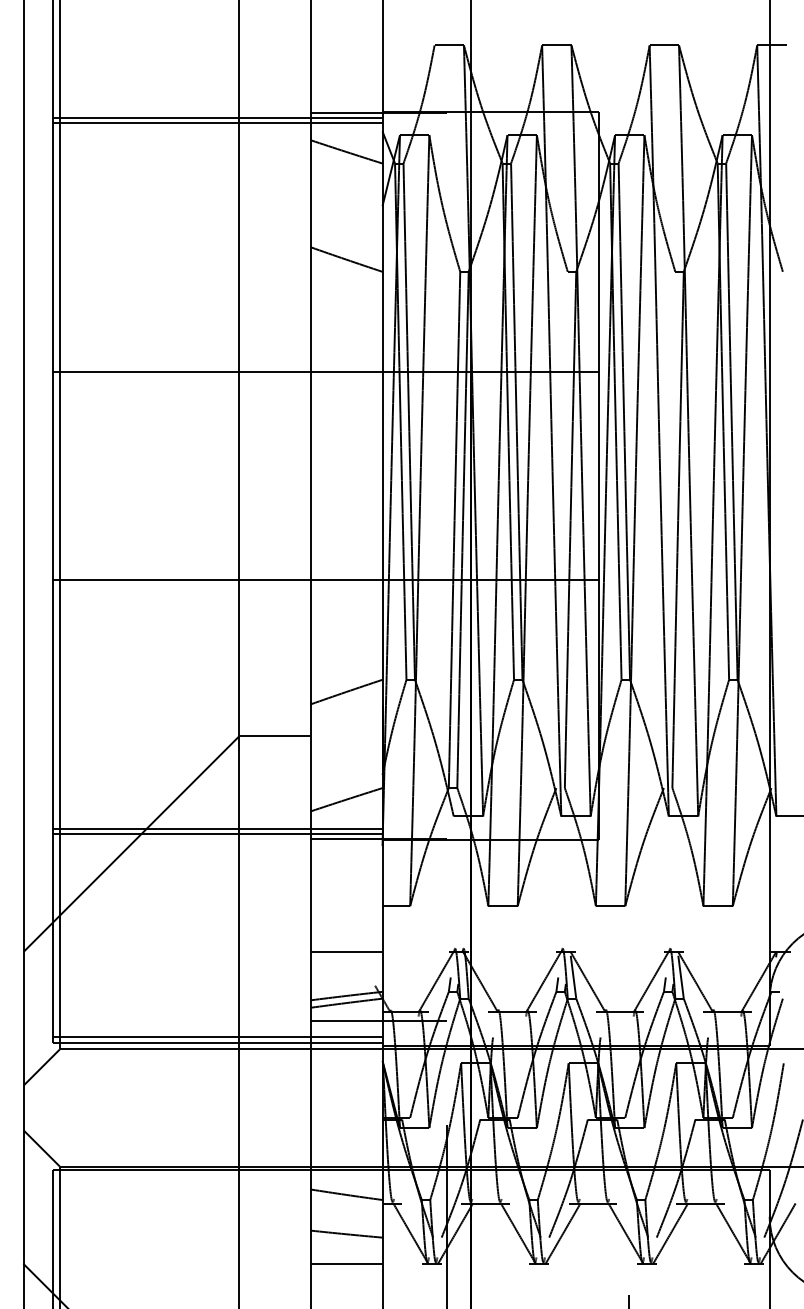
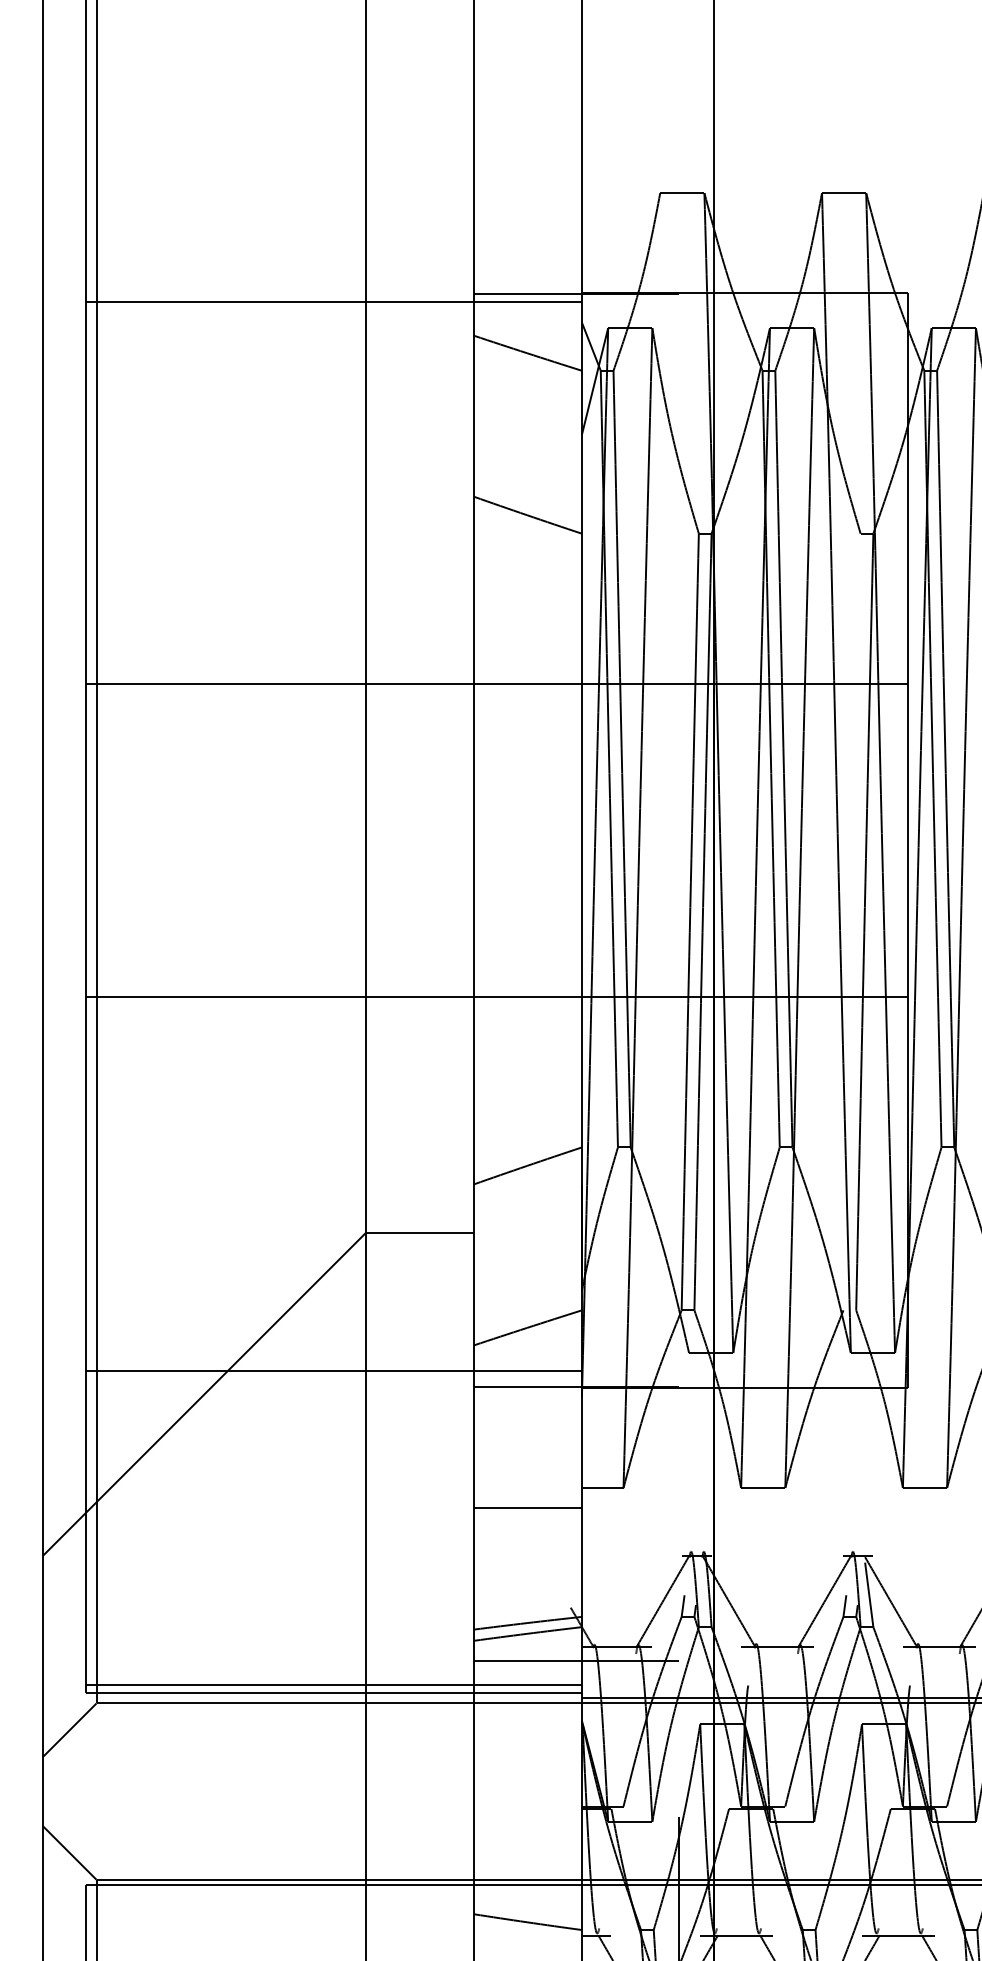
line: (217, 123) -> (333, 310), removed
line: (217, 833) -> (333, 1378), removed
line: (346, 951) -> (527, 1508), moved

